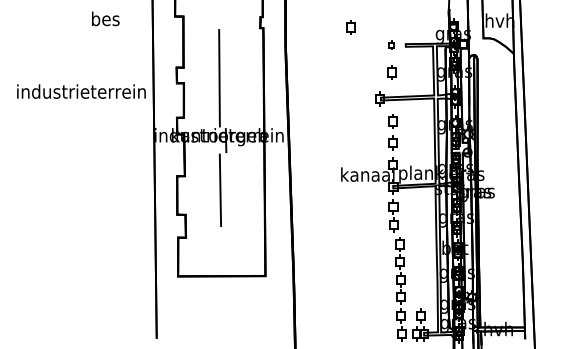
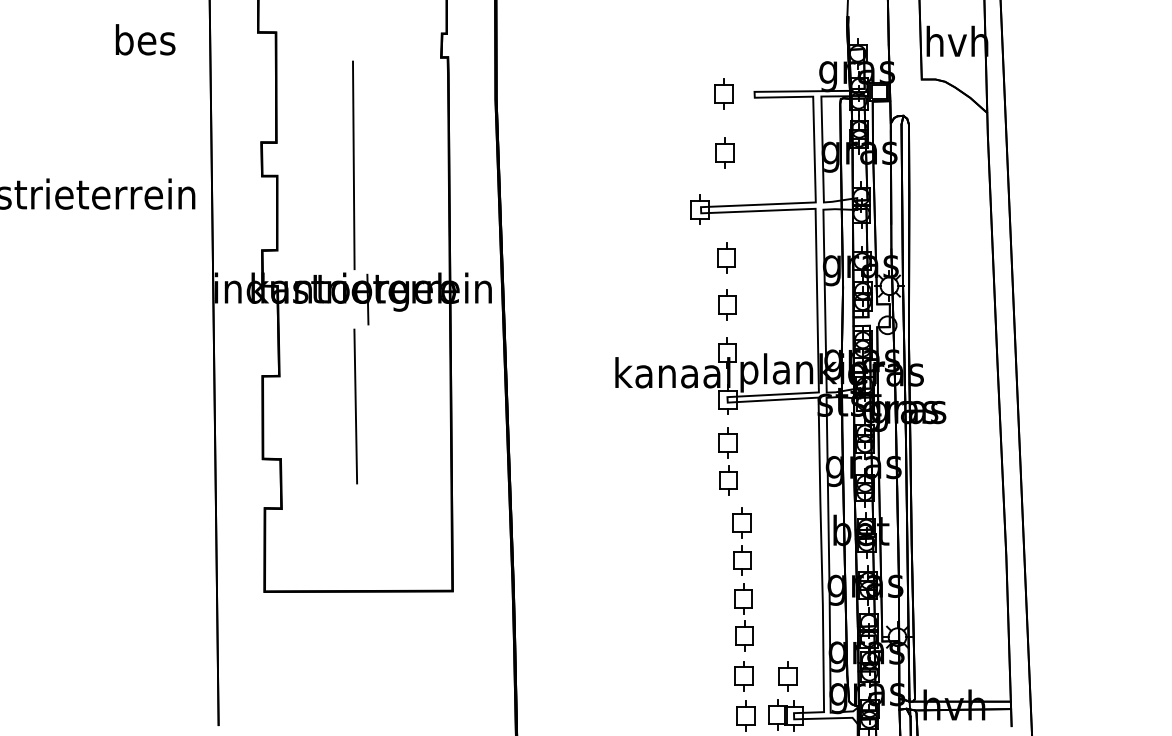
text: (105, 18) -> (144, 38), moved
part: (350, 27) -> (635, 56), removed
part: (391, 44) -> (723, 92), size x1.67

